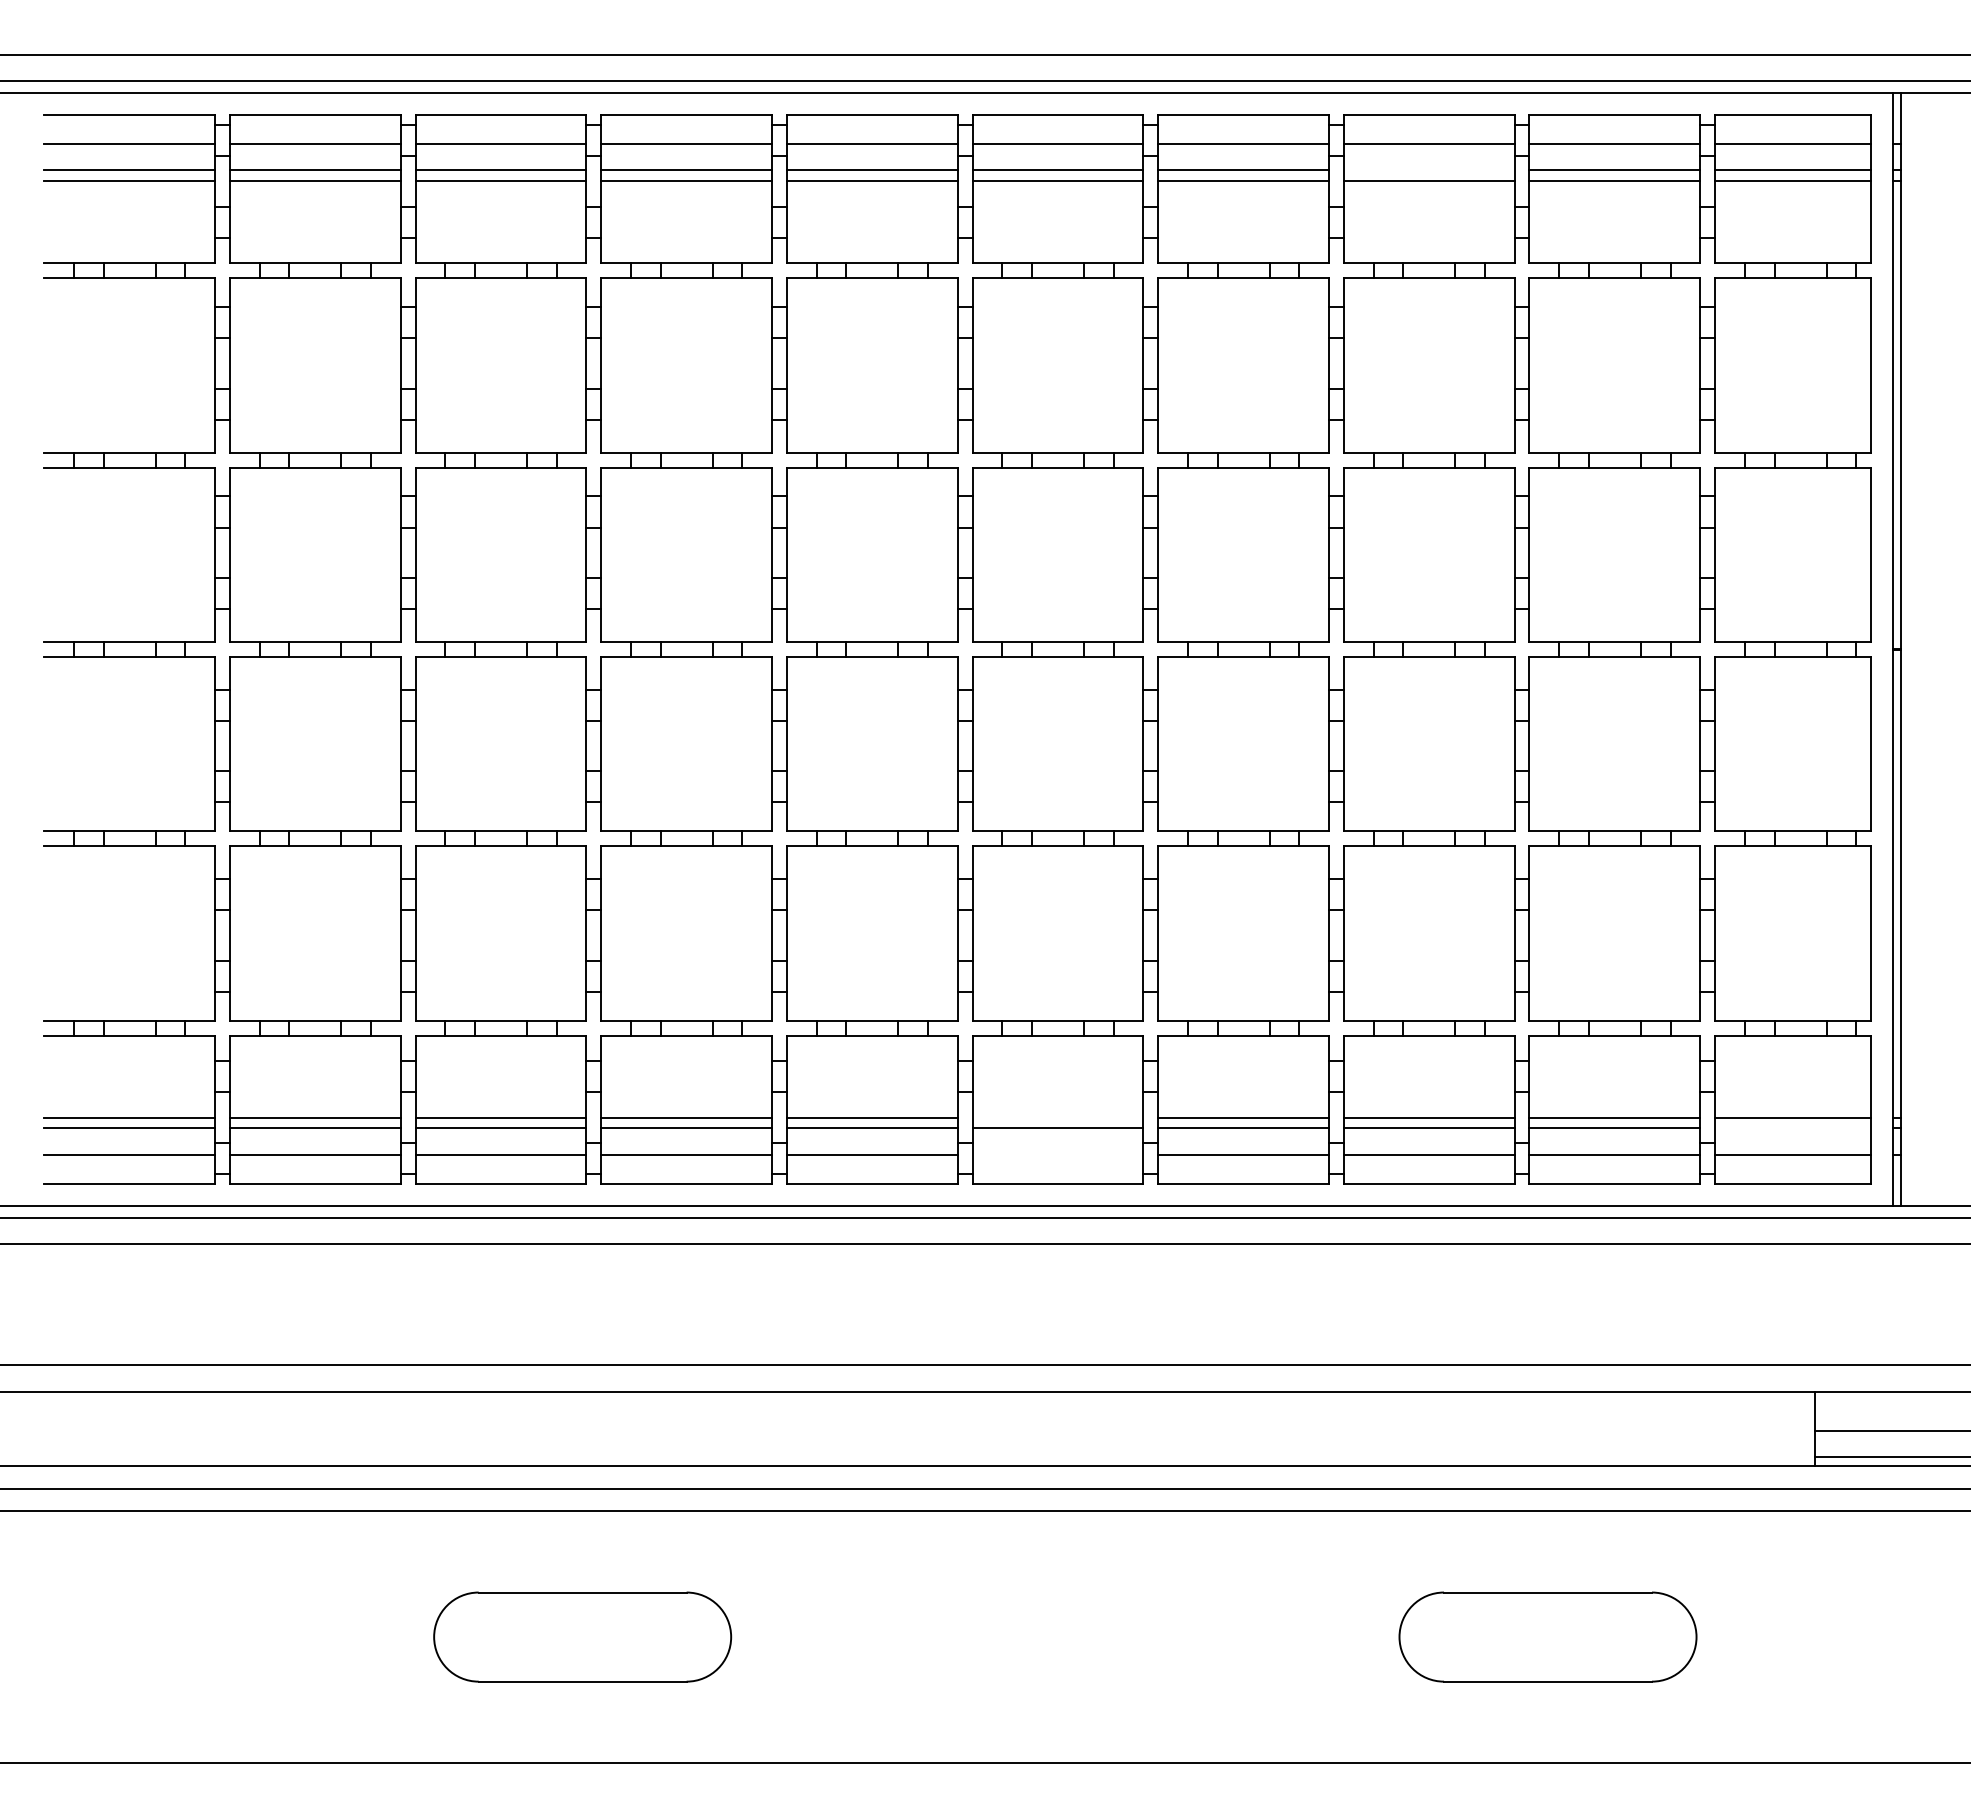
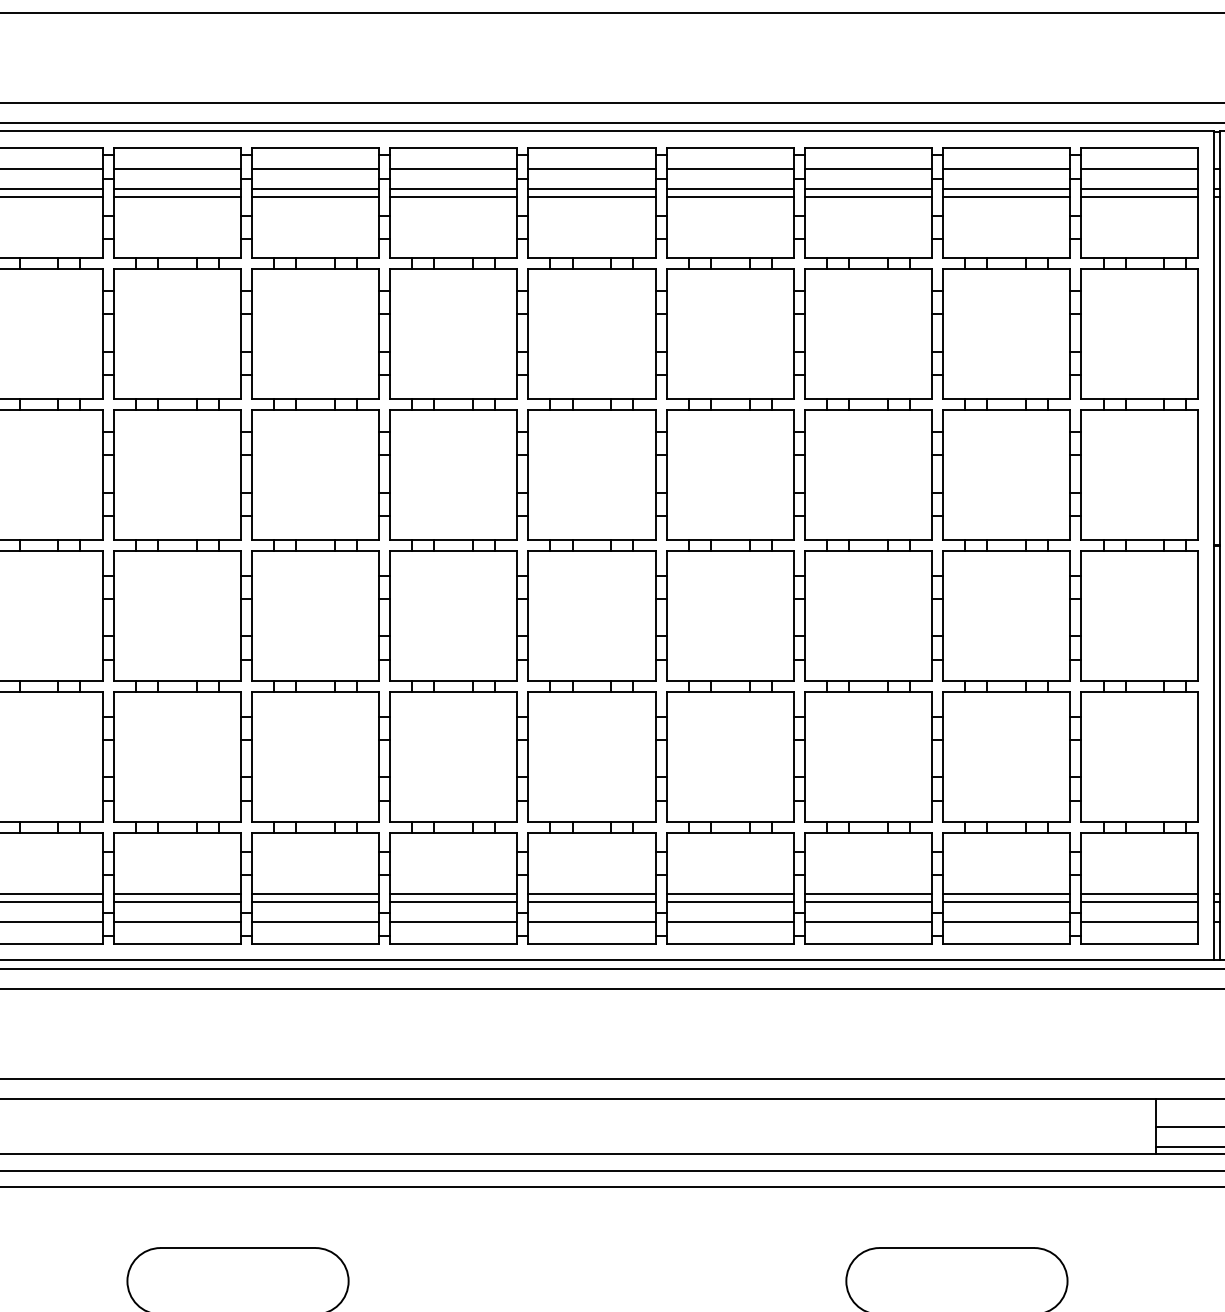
line: (1428, 170) -> (867, 189), added
line: (1057, 1117) -> (591, 894), added
line: (1793, 1128) -> (1139, 902), added
line: (1057, 1155) -> (591, 922), added

